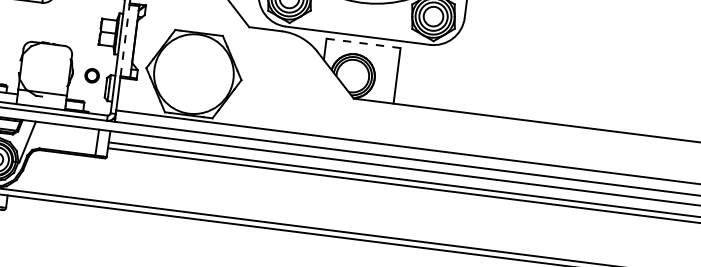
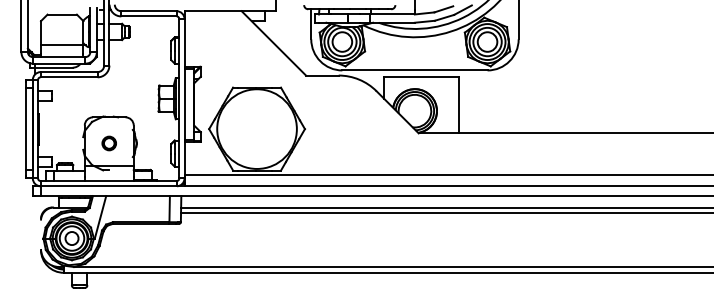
line: (125, 40) -> (184, 104), dashed -> solid
line: (363, 43) -> (421, 77), dashed -> solid
part: (91, 75) -> (108, 143), moved

